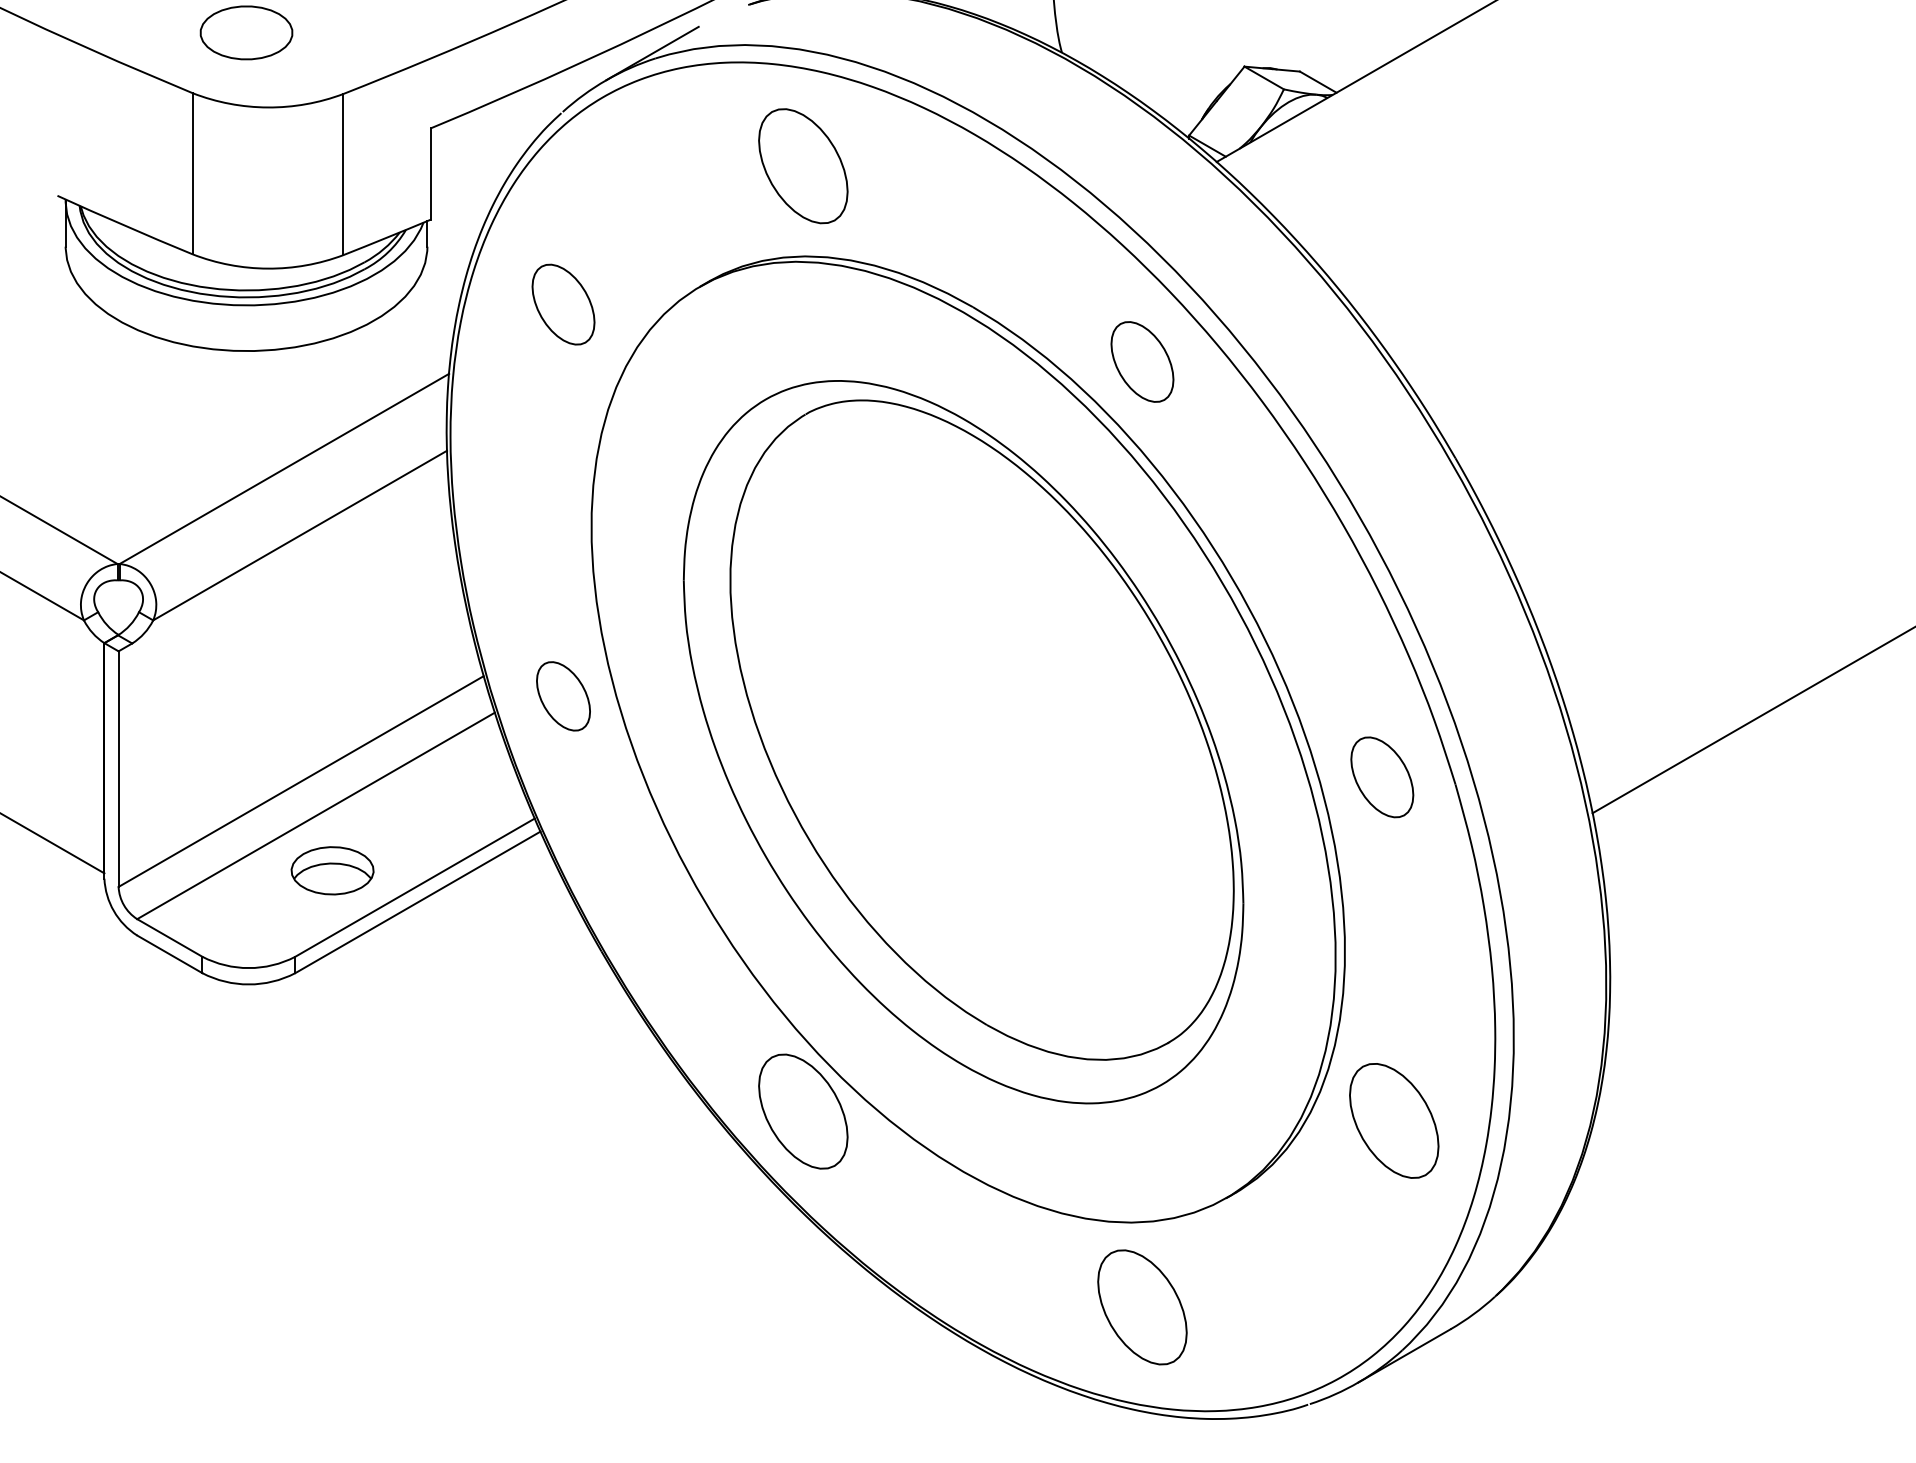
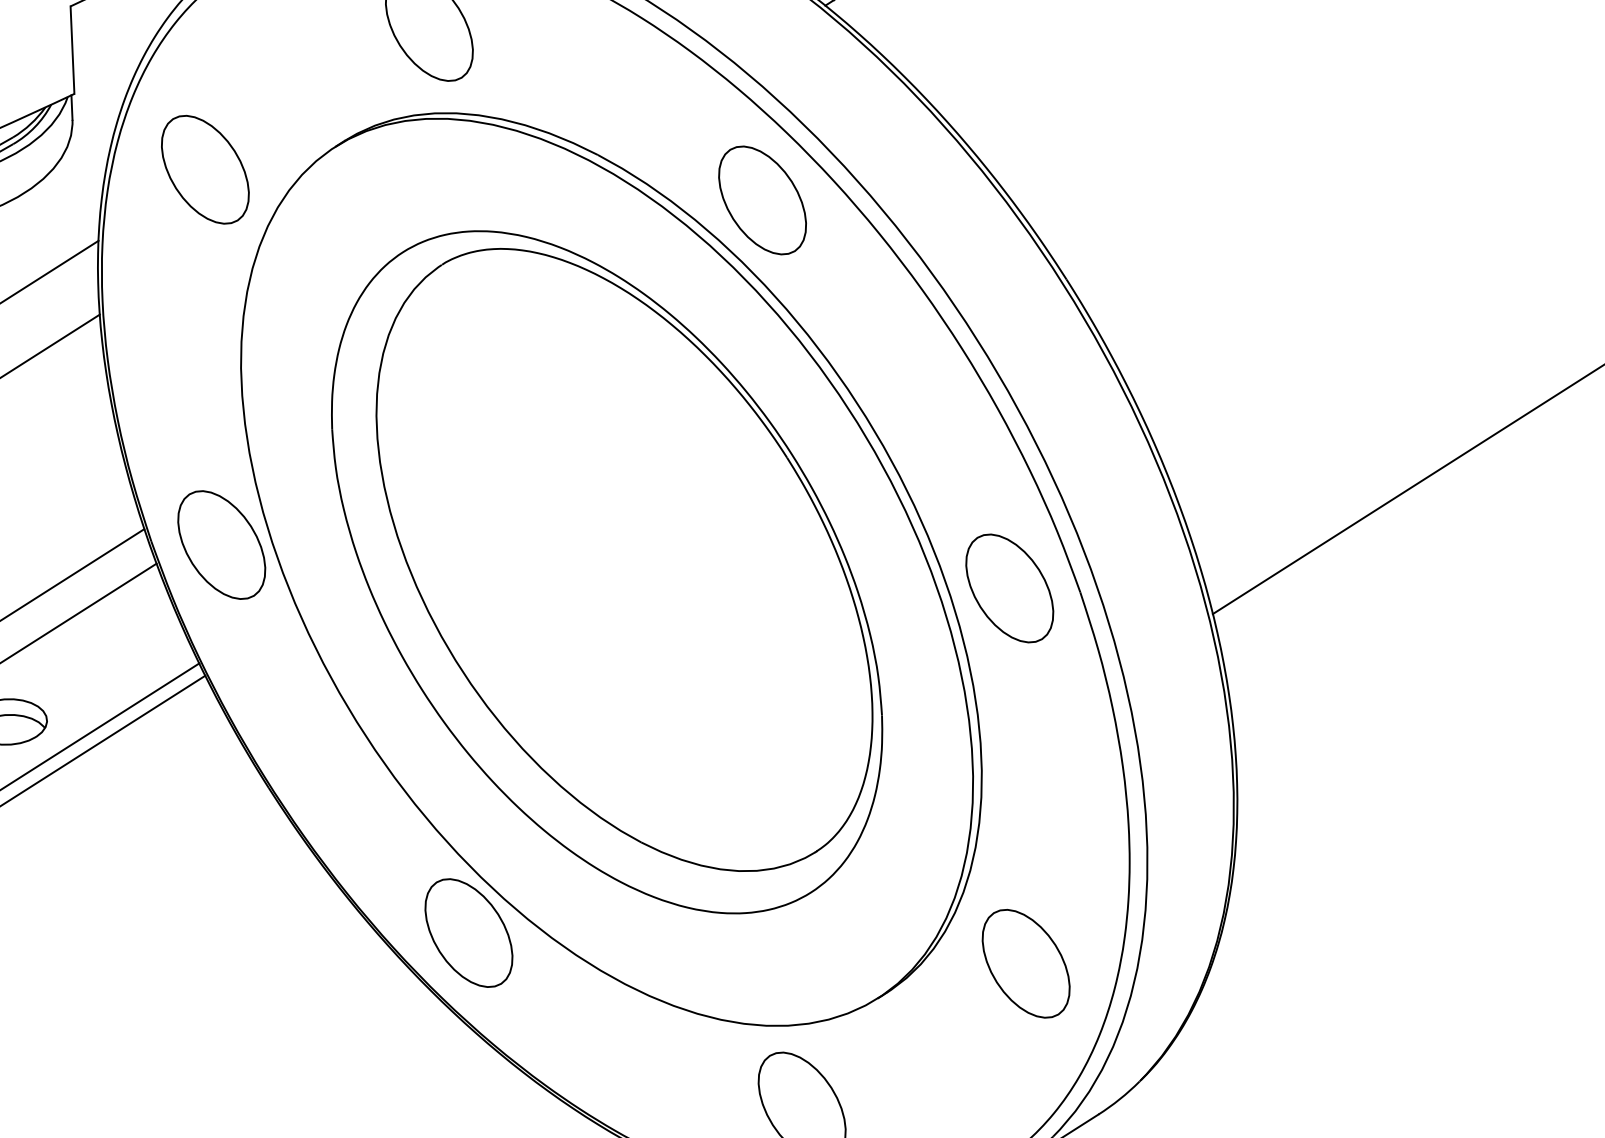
part: (563, 304) -> (205, 169), size x1.43
part: (1142, 361) -> (762, 199), size x1.43
part: (563, 696) -> (221, 545), size x1.67
part: (1382, 777) -> (1010, 588), size x1.43
part: (1394, 1120) -> (1026, 963), moved

